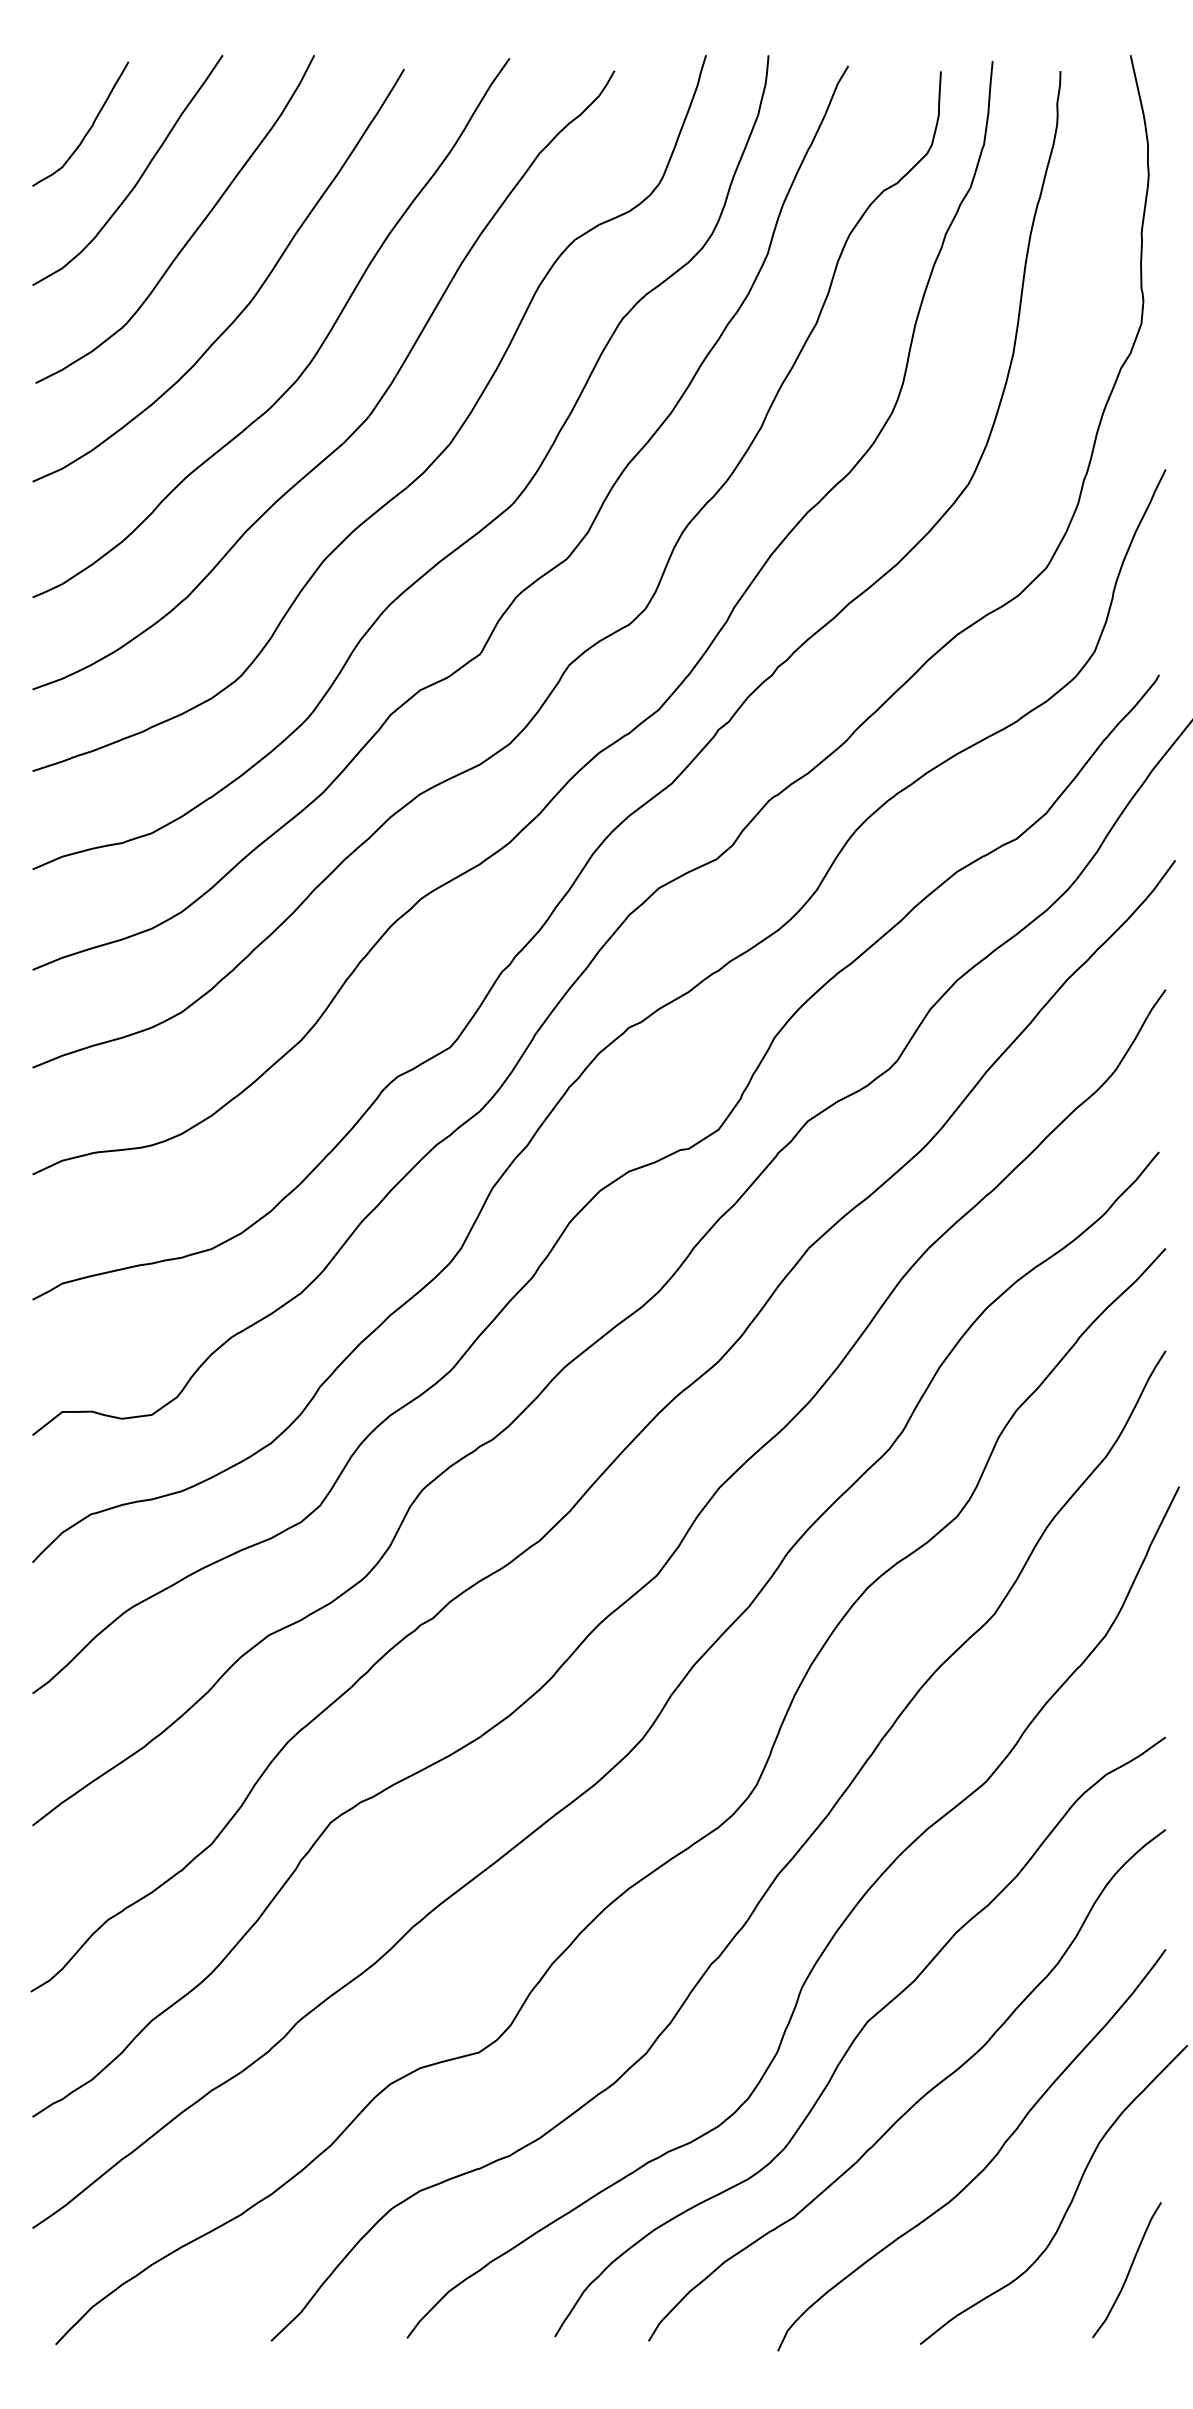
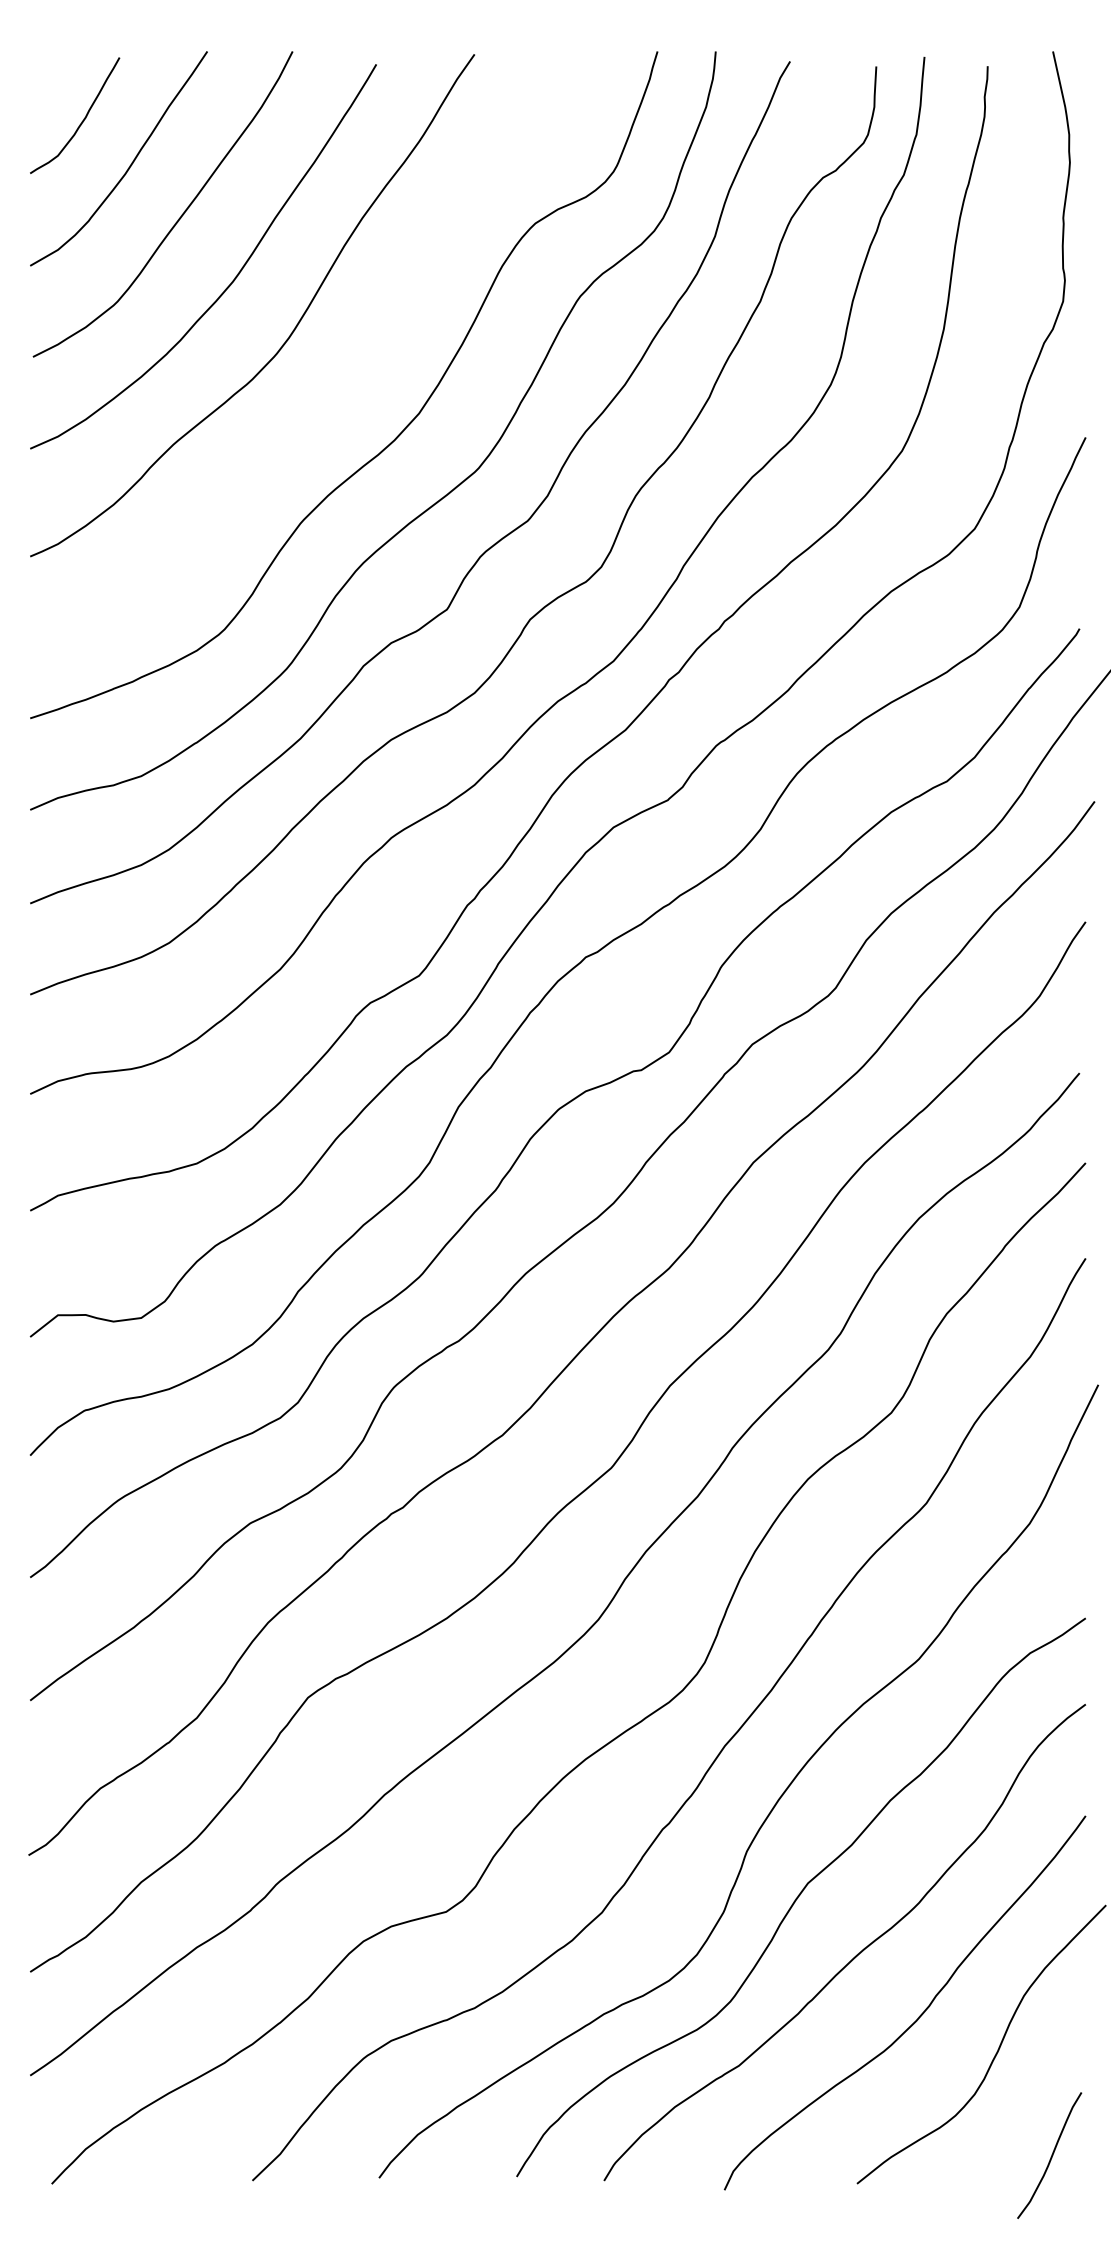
curve: (366, 417) -> (341, 388), removed
curve: (1128, 2270) -> (1051, 2155), moved

